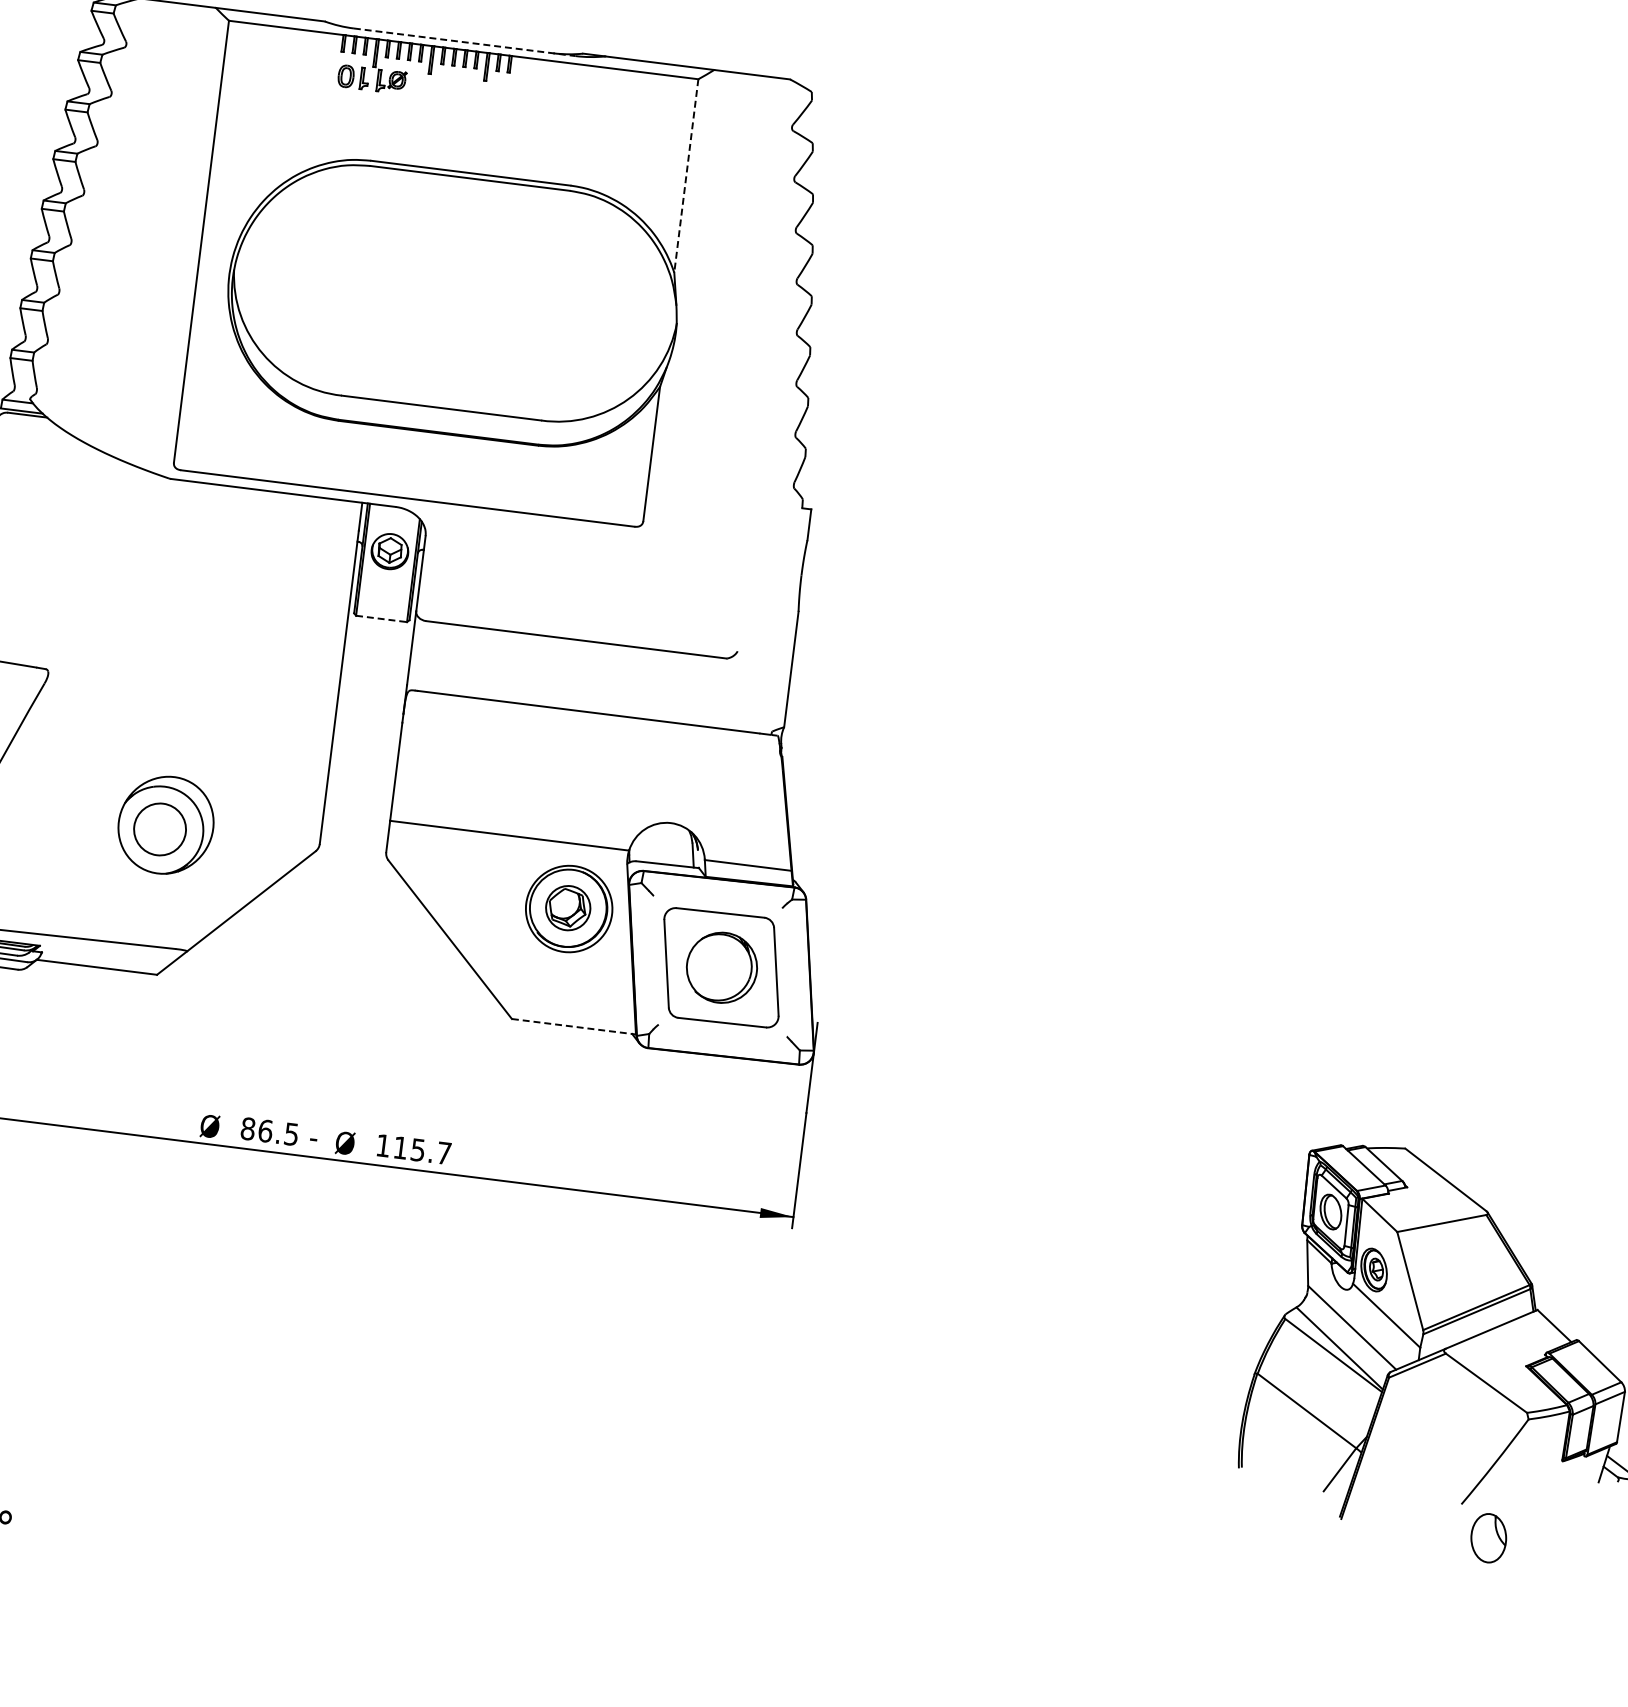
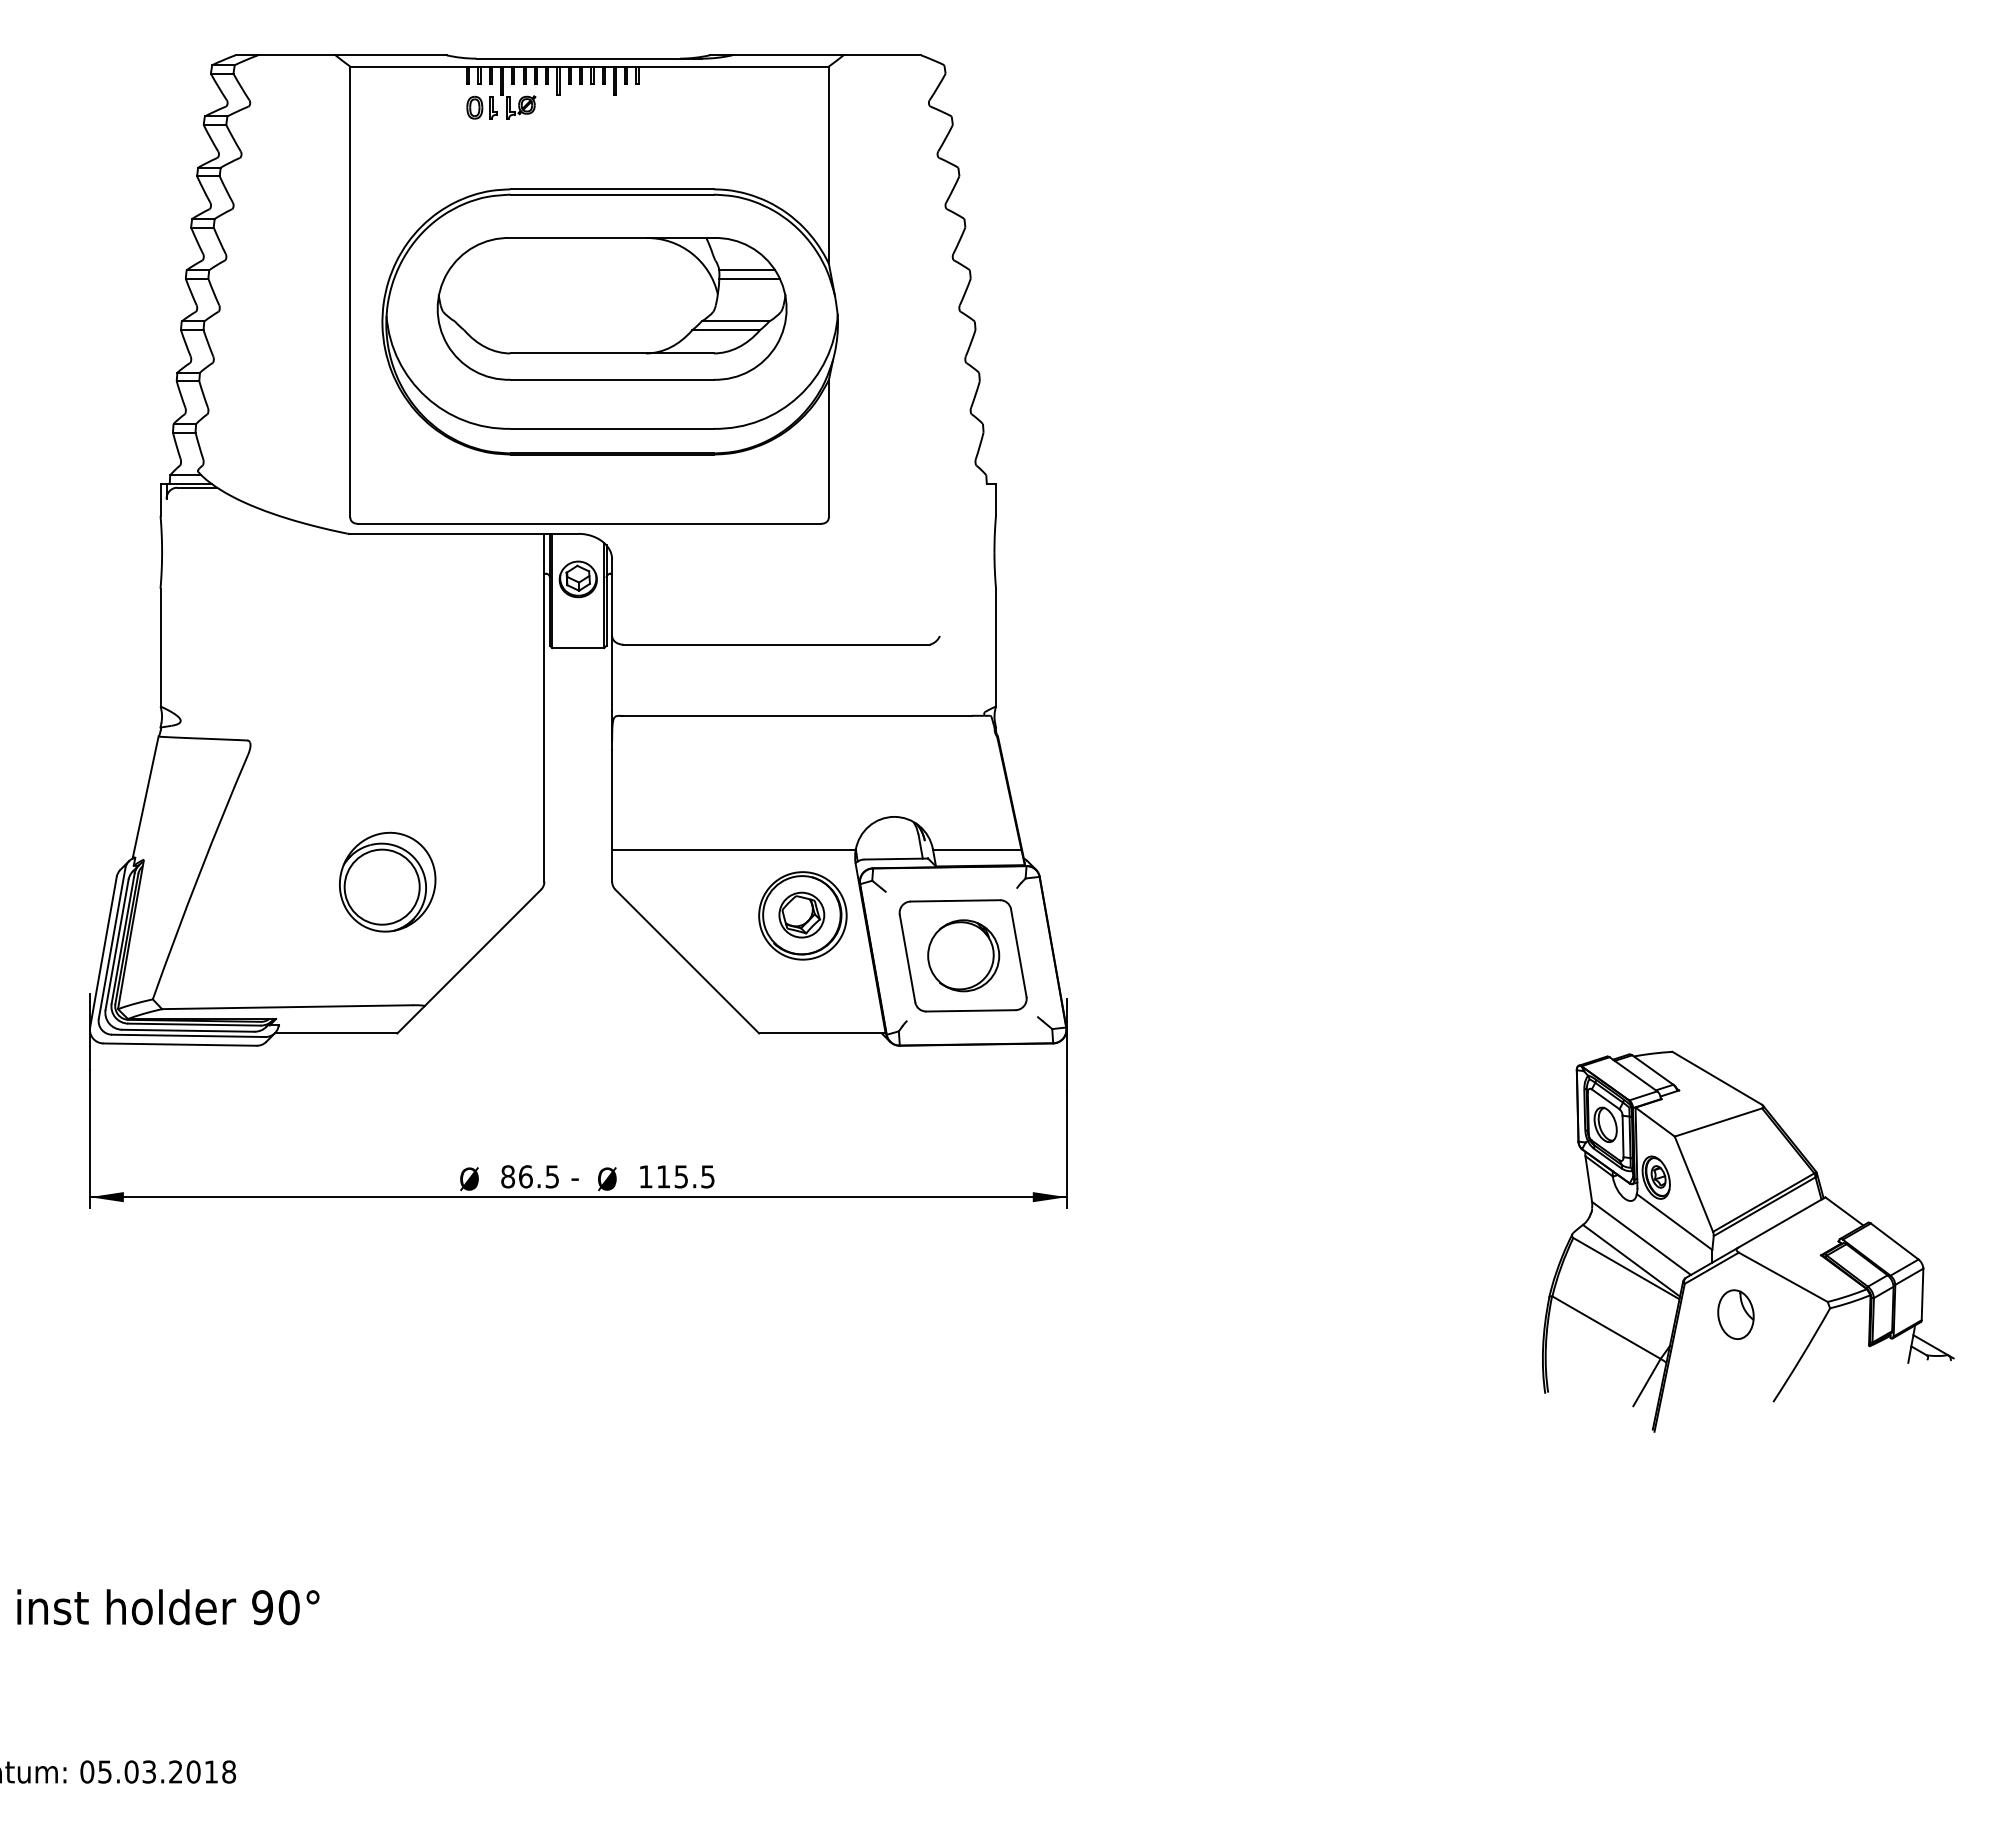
line: (464, 42) -> (589, 58), dashed -> solid
line: (685, 176) -> (828, 165), dashed -> solid
part: (455, 289) -> (611, 308), added
line: (381, 619) -> (578, 648), dashed -> solid
circle: (159, 828) -> (381, 886), size x1.43
line: (574, 1026) -> (822, 1033), dashed -> solid
text: (443, 1152) -> (707, 1176), 115.7 -> 115.5
part: (1488, 1538) -> (1735, 1314), moved

